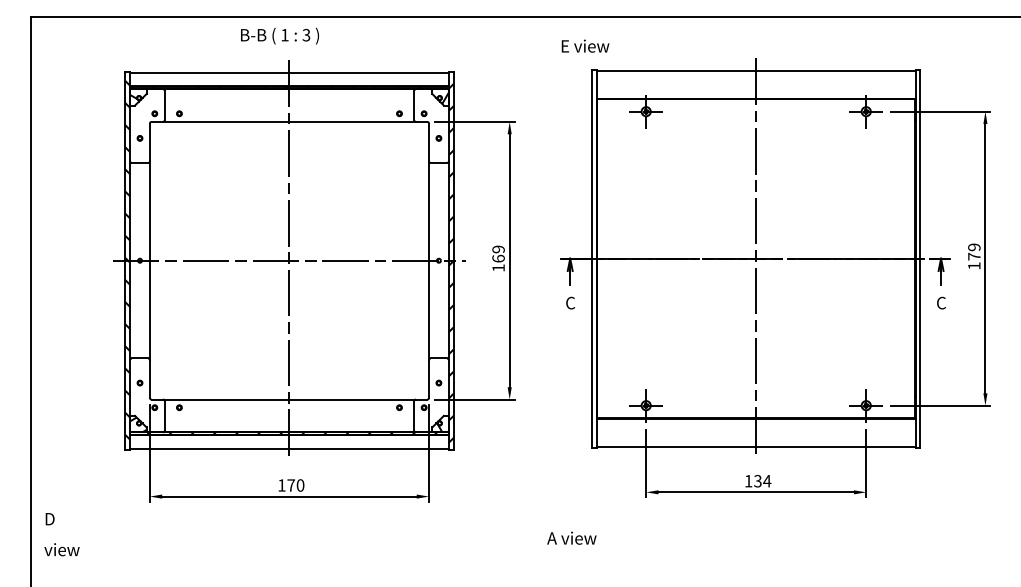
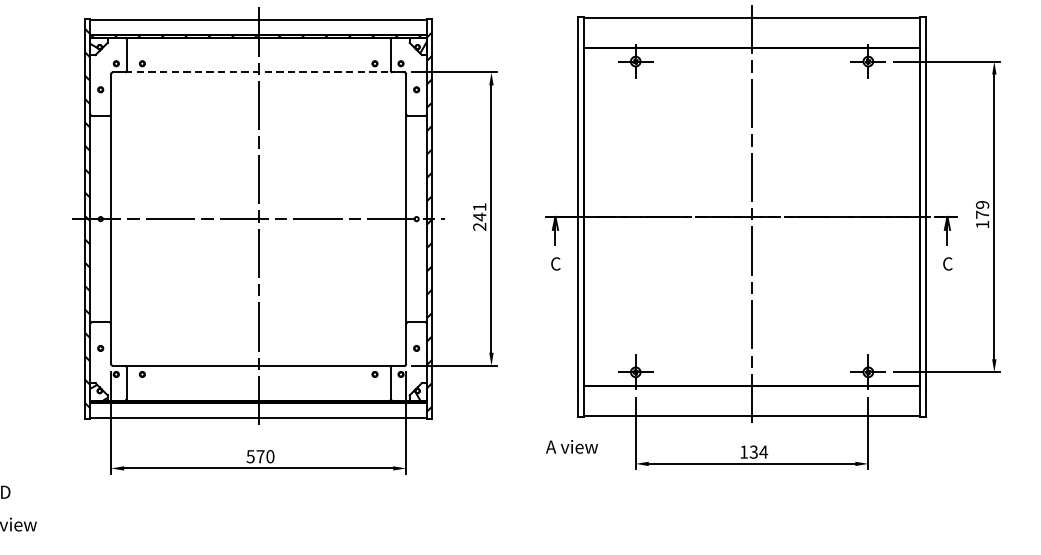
line: (289, 121) -> (258, 71), solid -> dashed
text: (498, 258) -> (479, 216), 169 -> 241
text: (281, 485) -> (250, 456), 170 -> 570
text: (571, 537) -> (571, 446), moved

